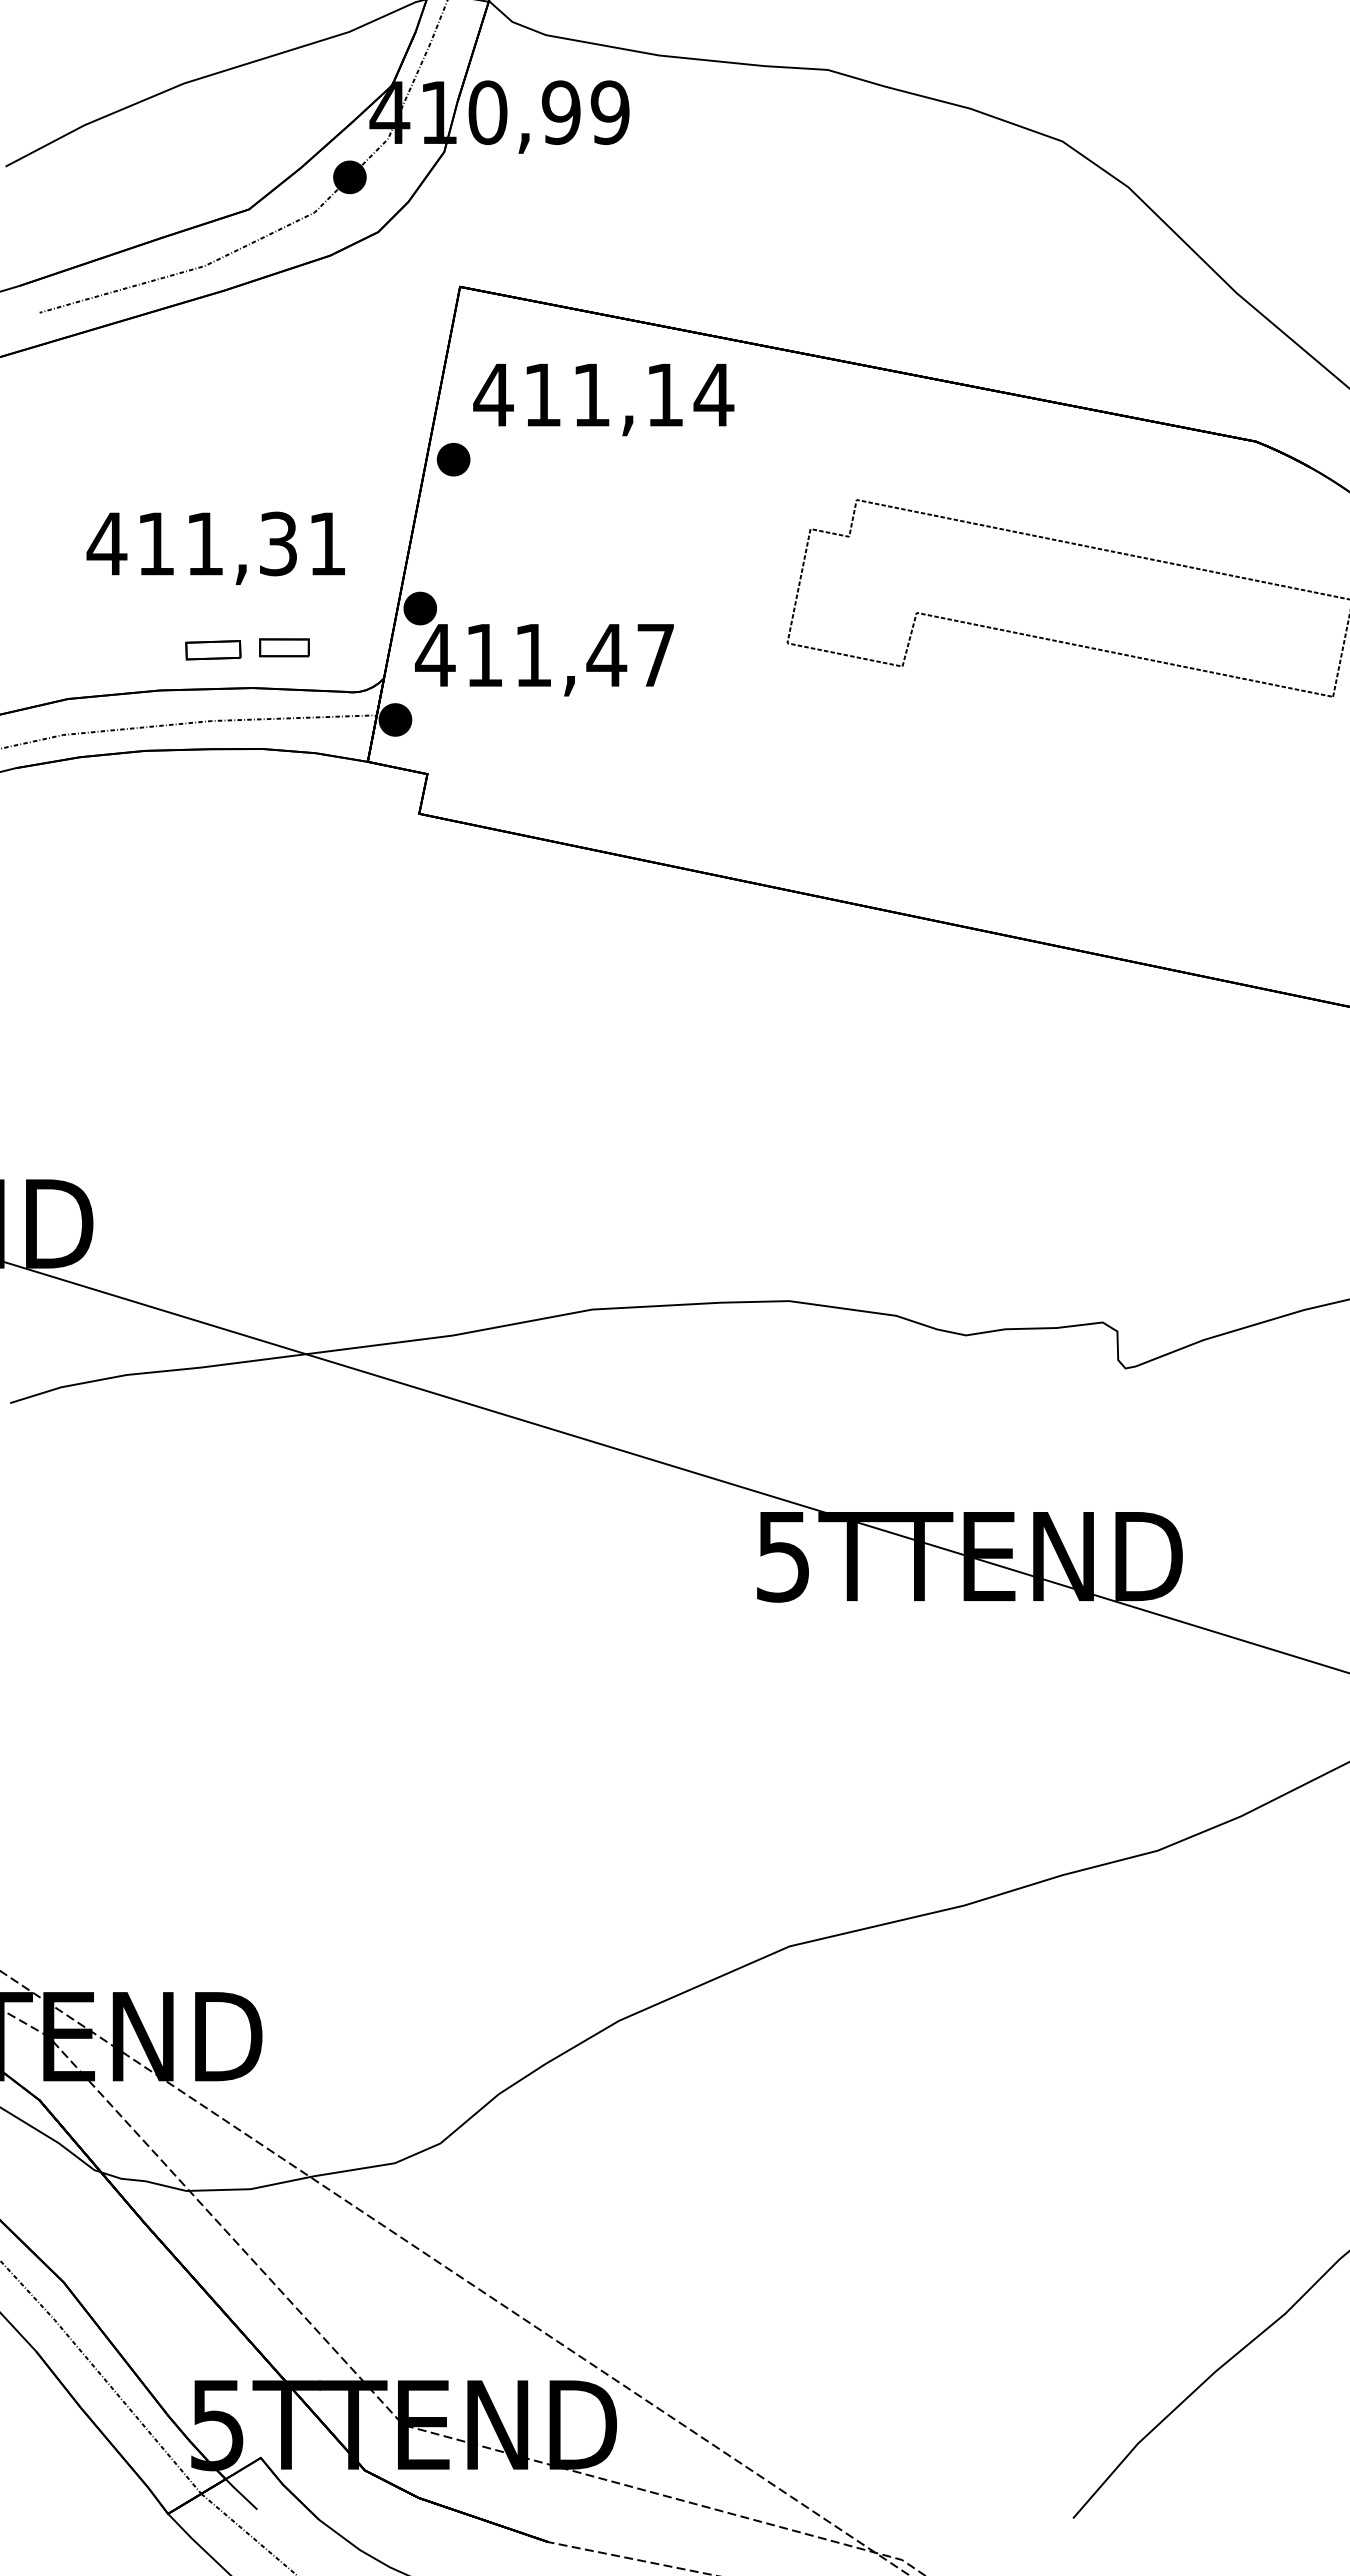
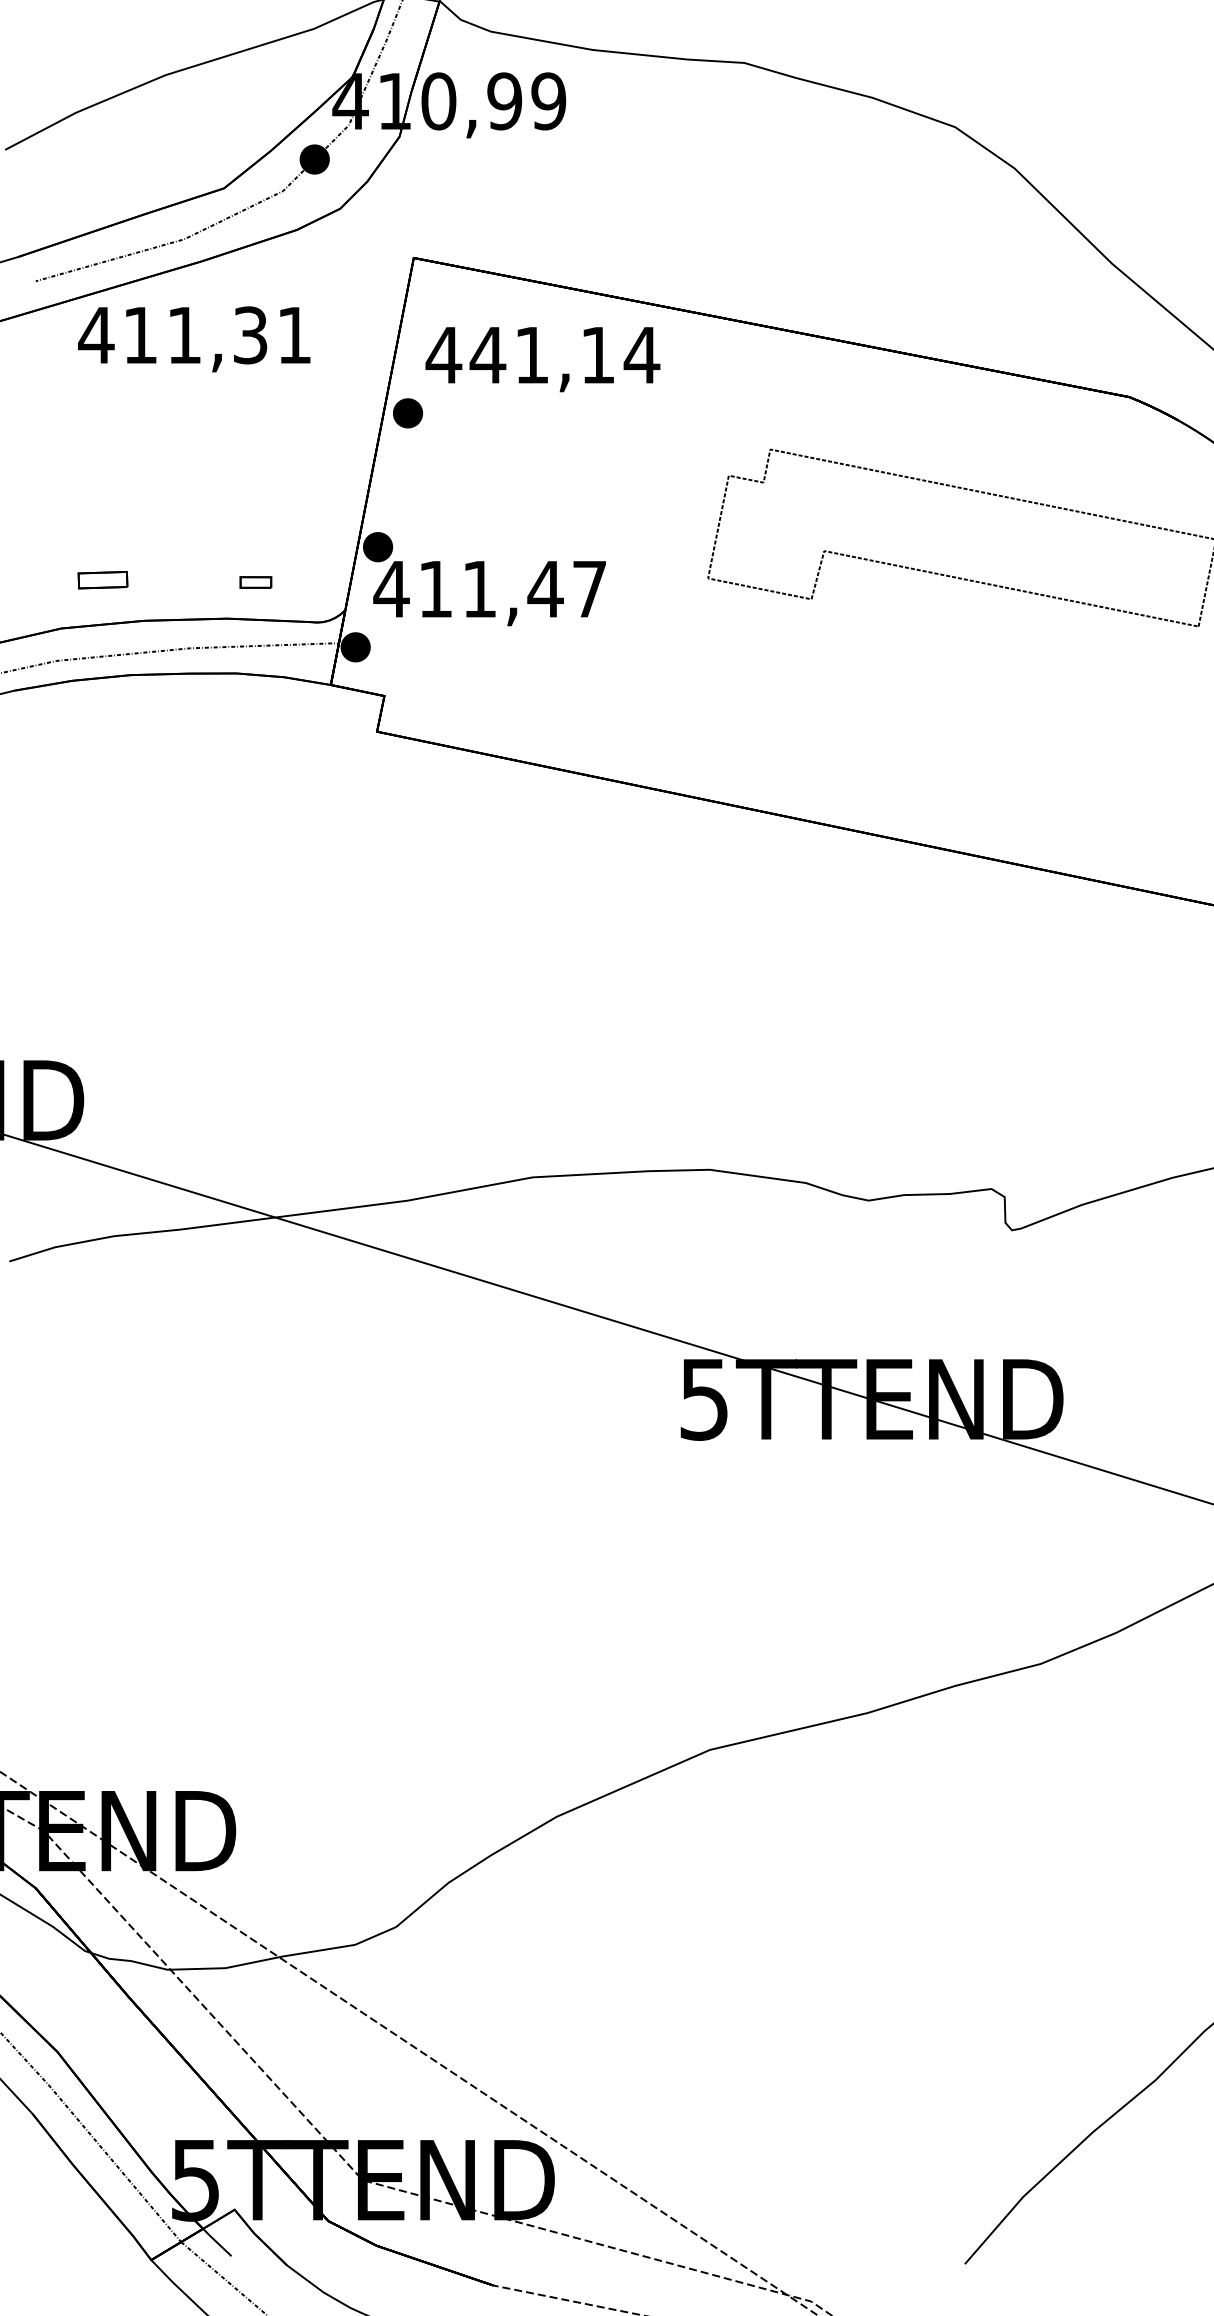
text: (542, 394) -> (487, 354), 411,14 -> 441,14
text: (215, 547) -> (193, 338), moved
part: (284, 647) -> (255, 582), size x0.7
part: (213, 650) -> (103, 580), moved

